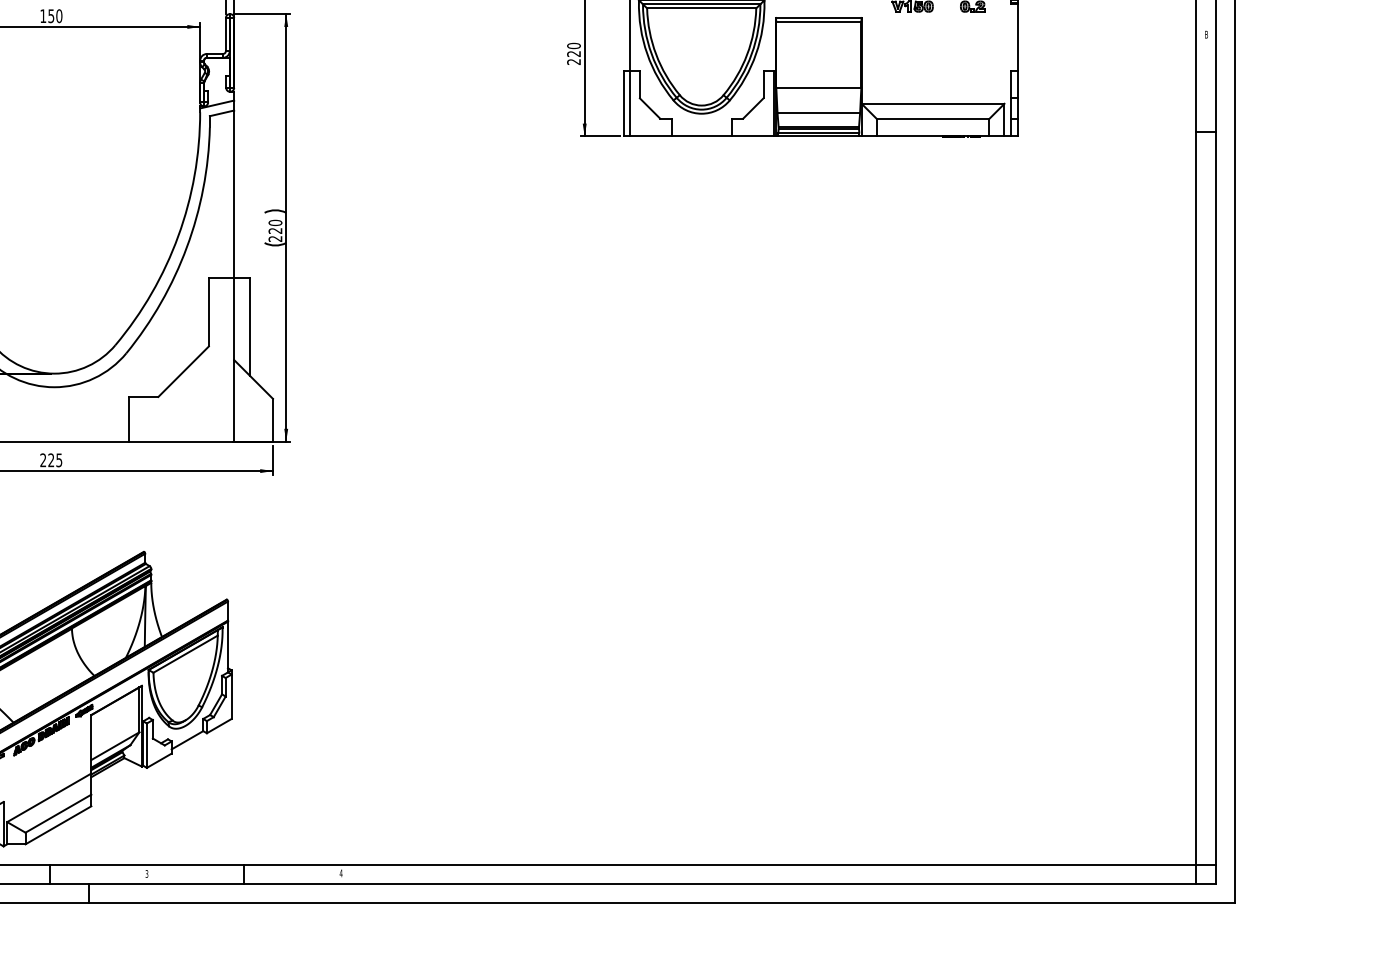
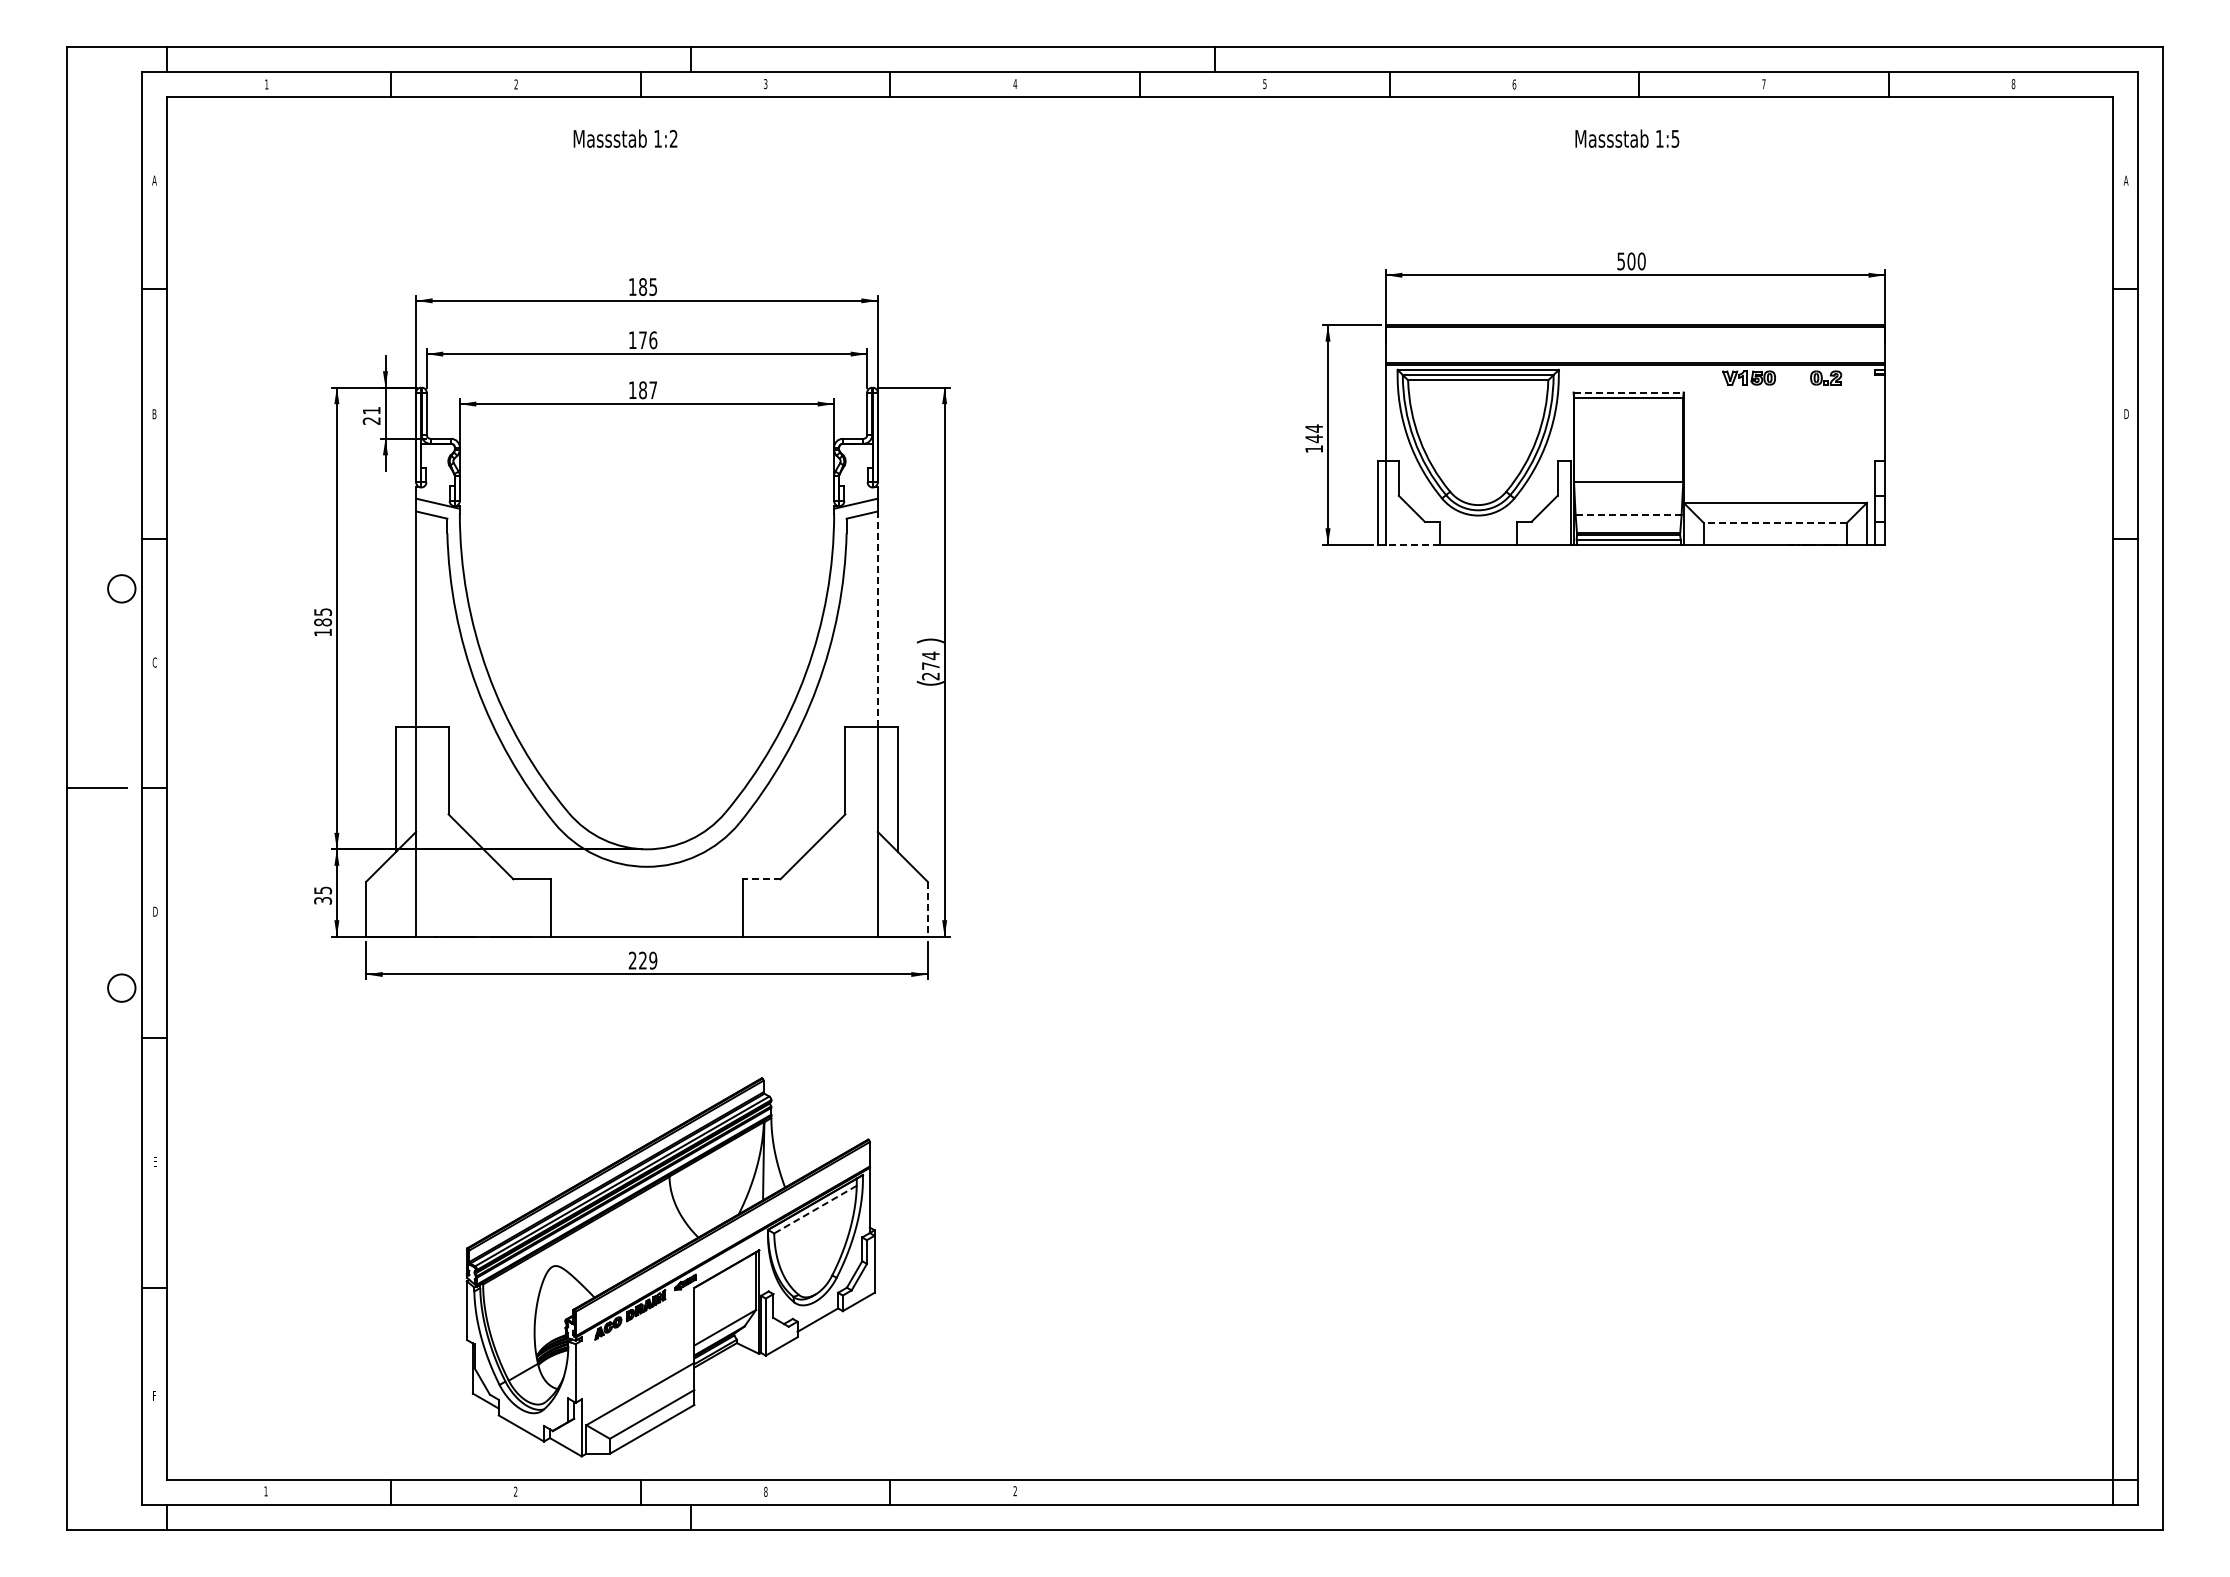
text: (55, 16) -> (648, 390), 150 -> 187
line: (819, 17) -> (1629, 392), solid -> dashed
text: (1206, 34) -> (2126, 413), B -> D
text: (574, 53) -> (1314, 438), 220 -> 144
line: (819, 112) -> (1629, 514), solid -> dashed
line: (933, 119) -> (1775, 522), solid -> dashed
line: (650, 136) -> (1412, 544), solid -> dashed
line: (233, 194) -> (877, 619), solid -> dashed
text: (275, 226) -> (930, 660), 220 -> 274
line: (143, 397) -> (761, 879), solid -> dashed
line: (272, 420) -> (927, 909), solid -> dashed
text: (59, 460) -> (653, 960), 225 -> 229
line: (185, 654) -> (815, 1209), solid -> dashed
text: (146, 873) -> (765, 1491), 3 -> 8
text: (341, 873) -> (1015, 1491), 4 -> 2

